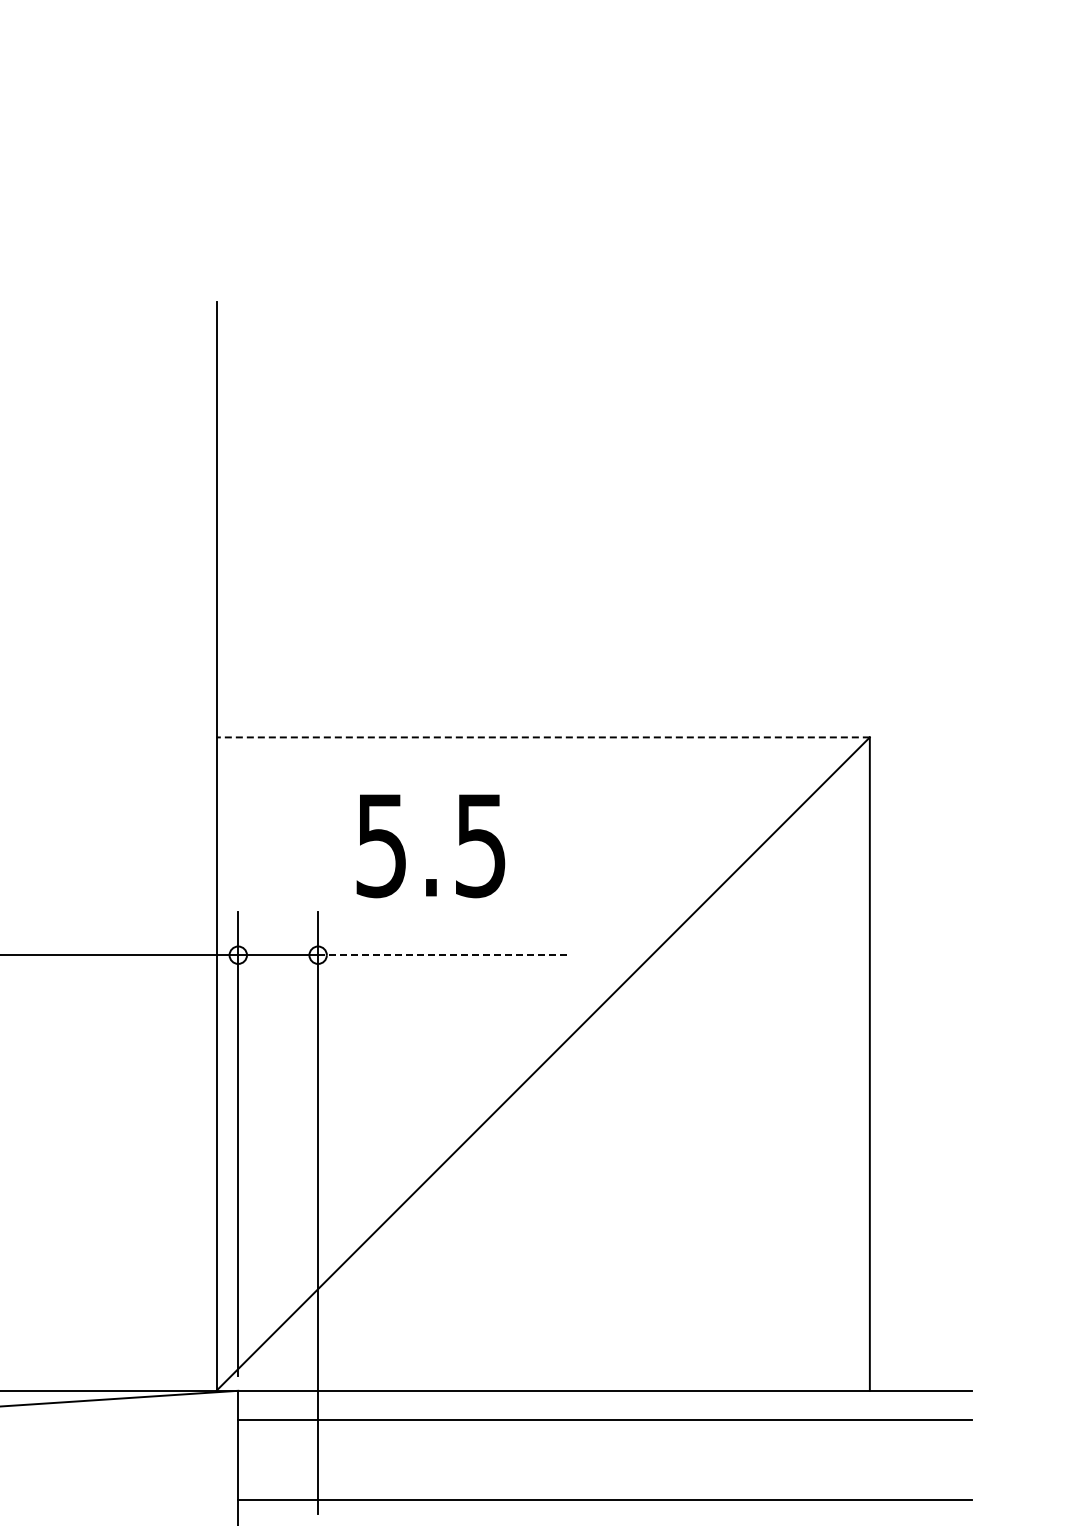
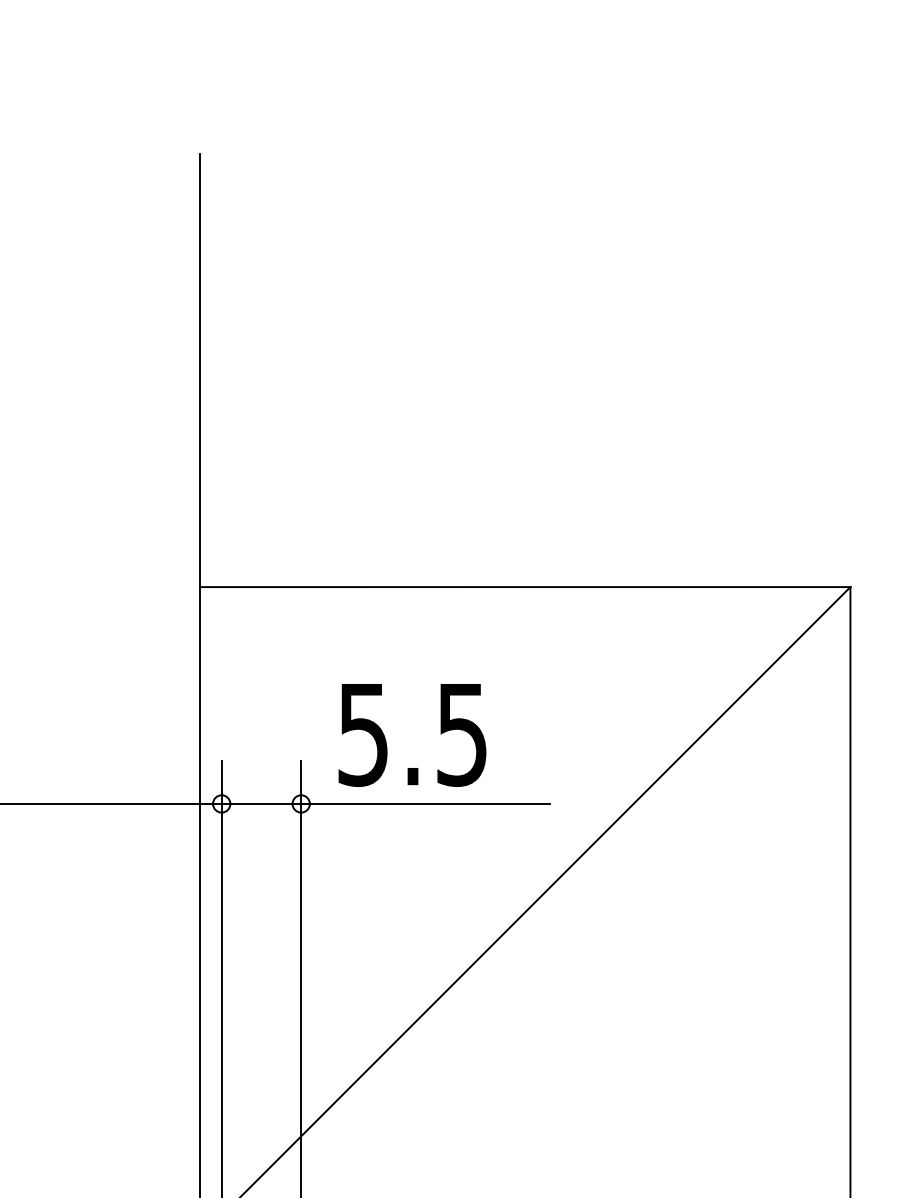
line: (543, 737) -> (525, 587), dashed -> solid
text: (430, 846) -> (412, 735), moved
line: (443, 955) -> (426, 804), dashed -> solid

